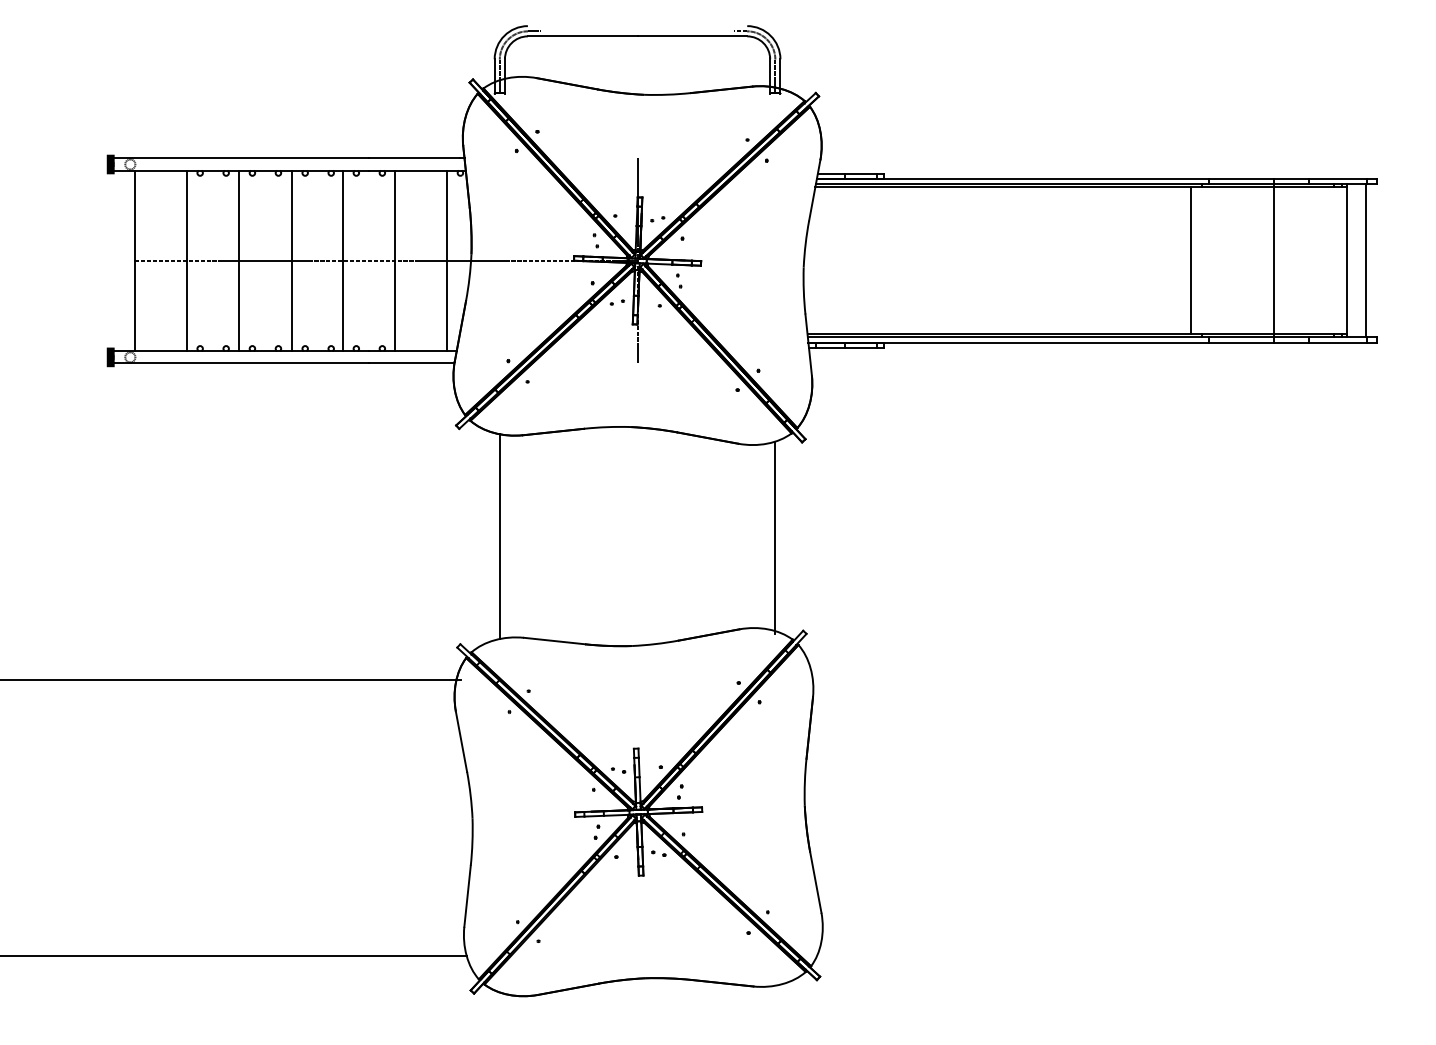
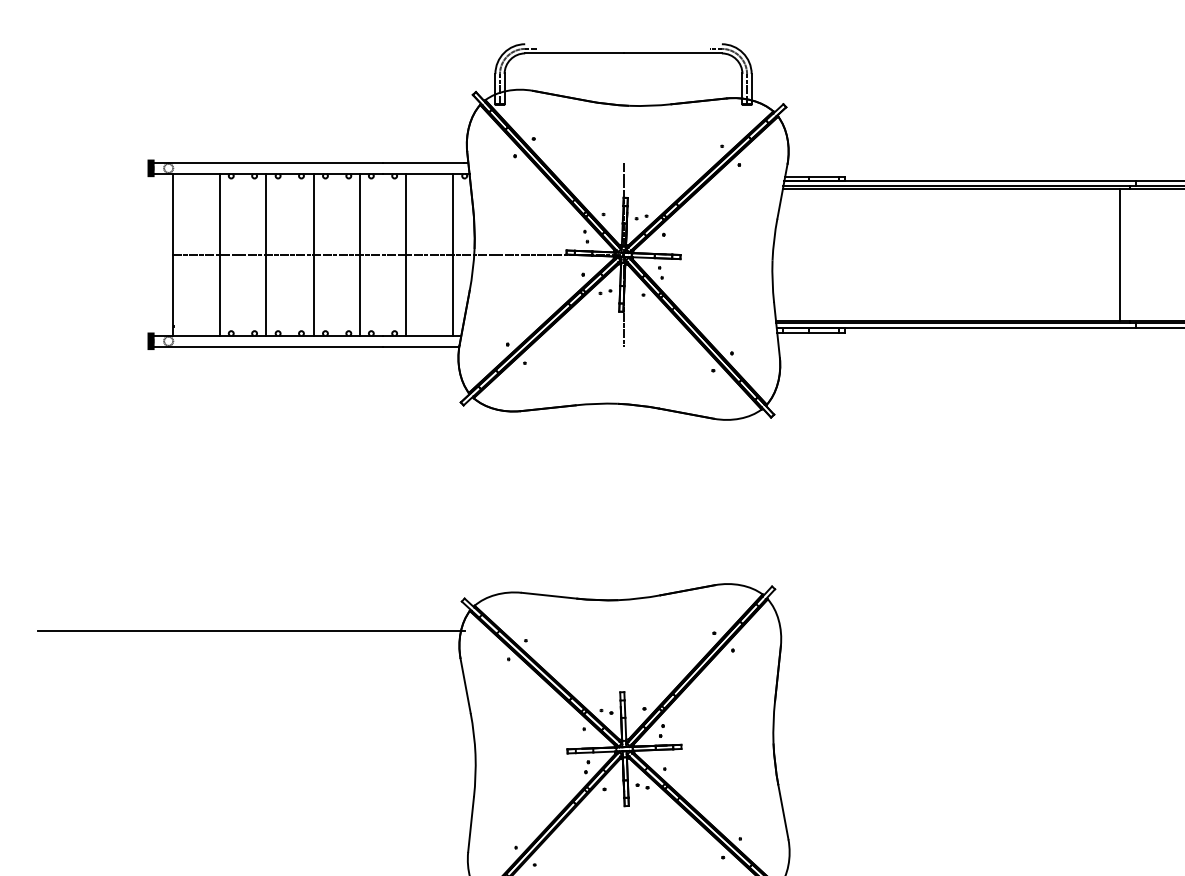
line: (499, 536) -> (499, 501), removed
line: (775, 537) -> (747, 502), removed

